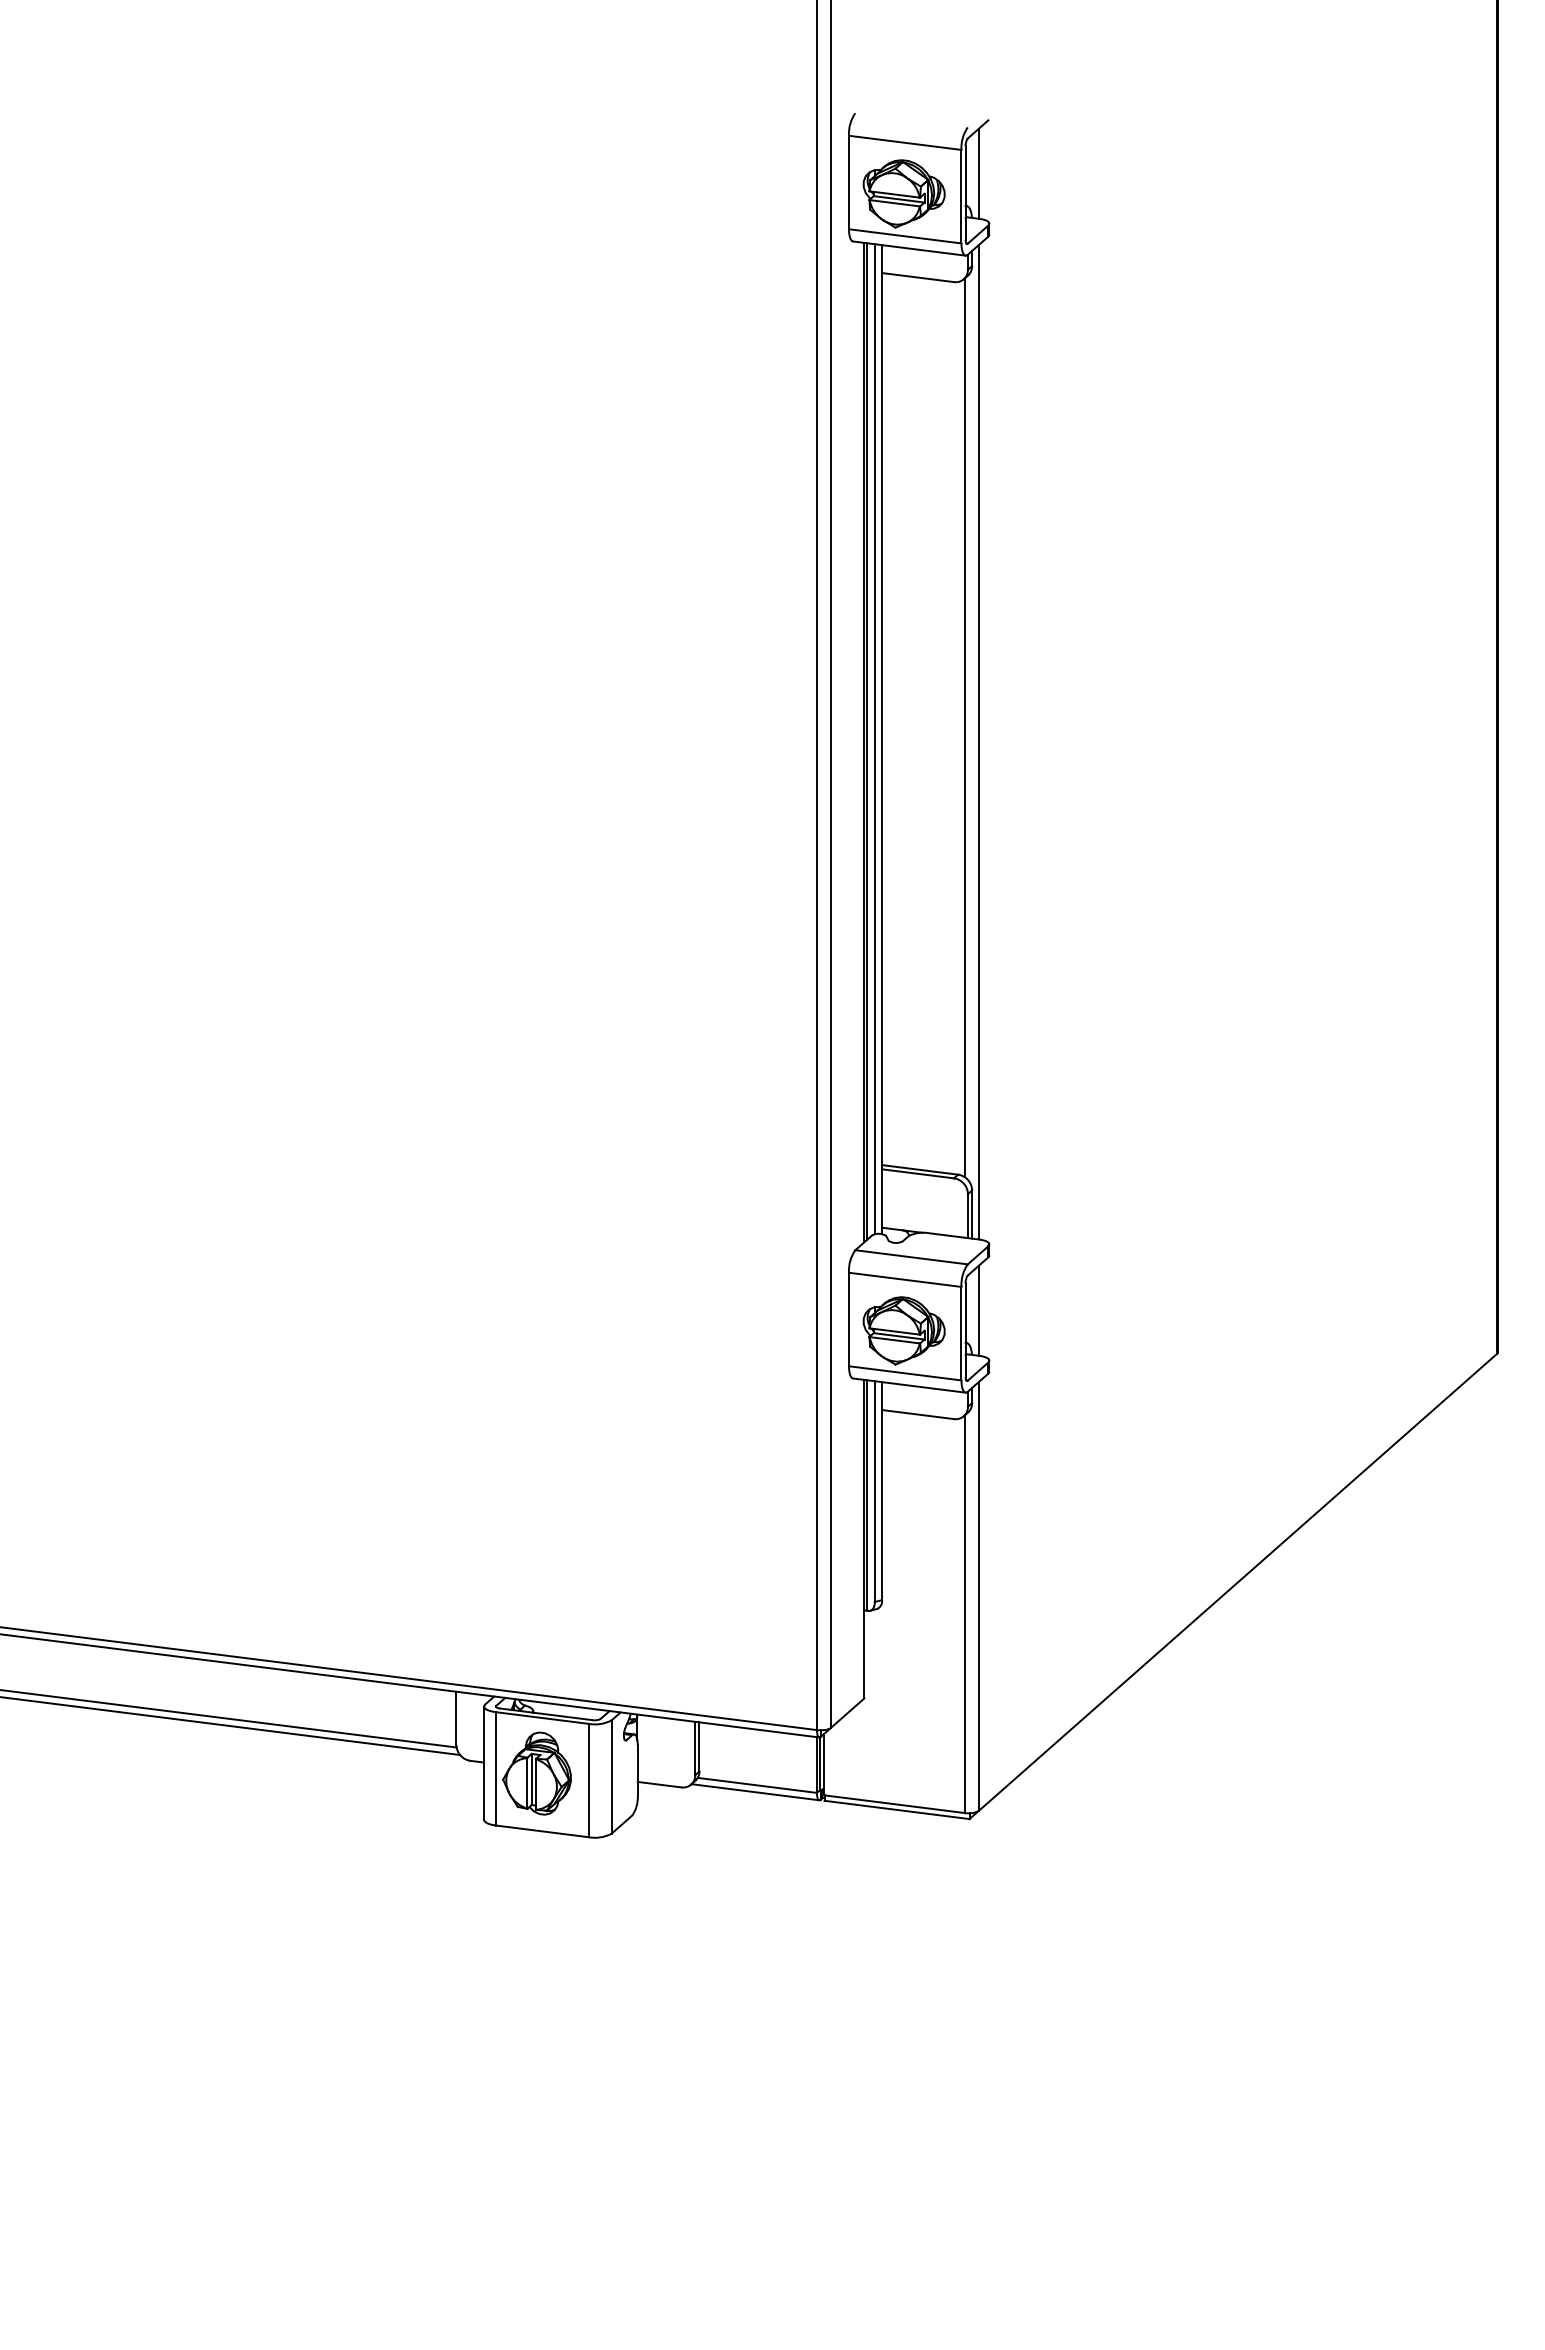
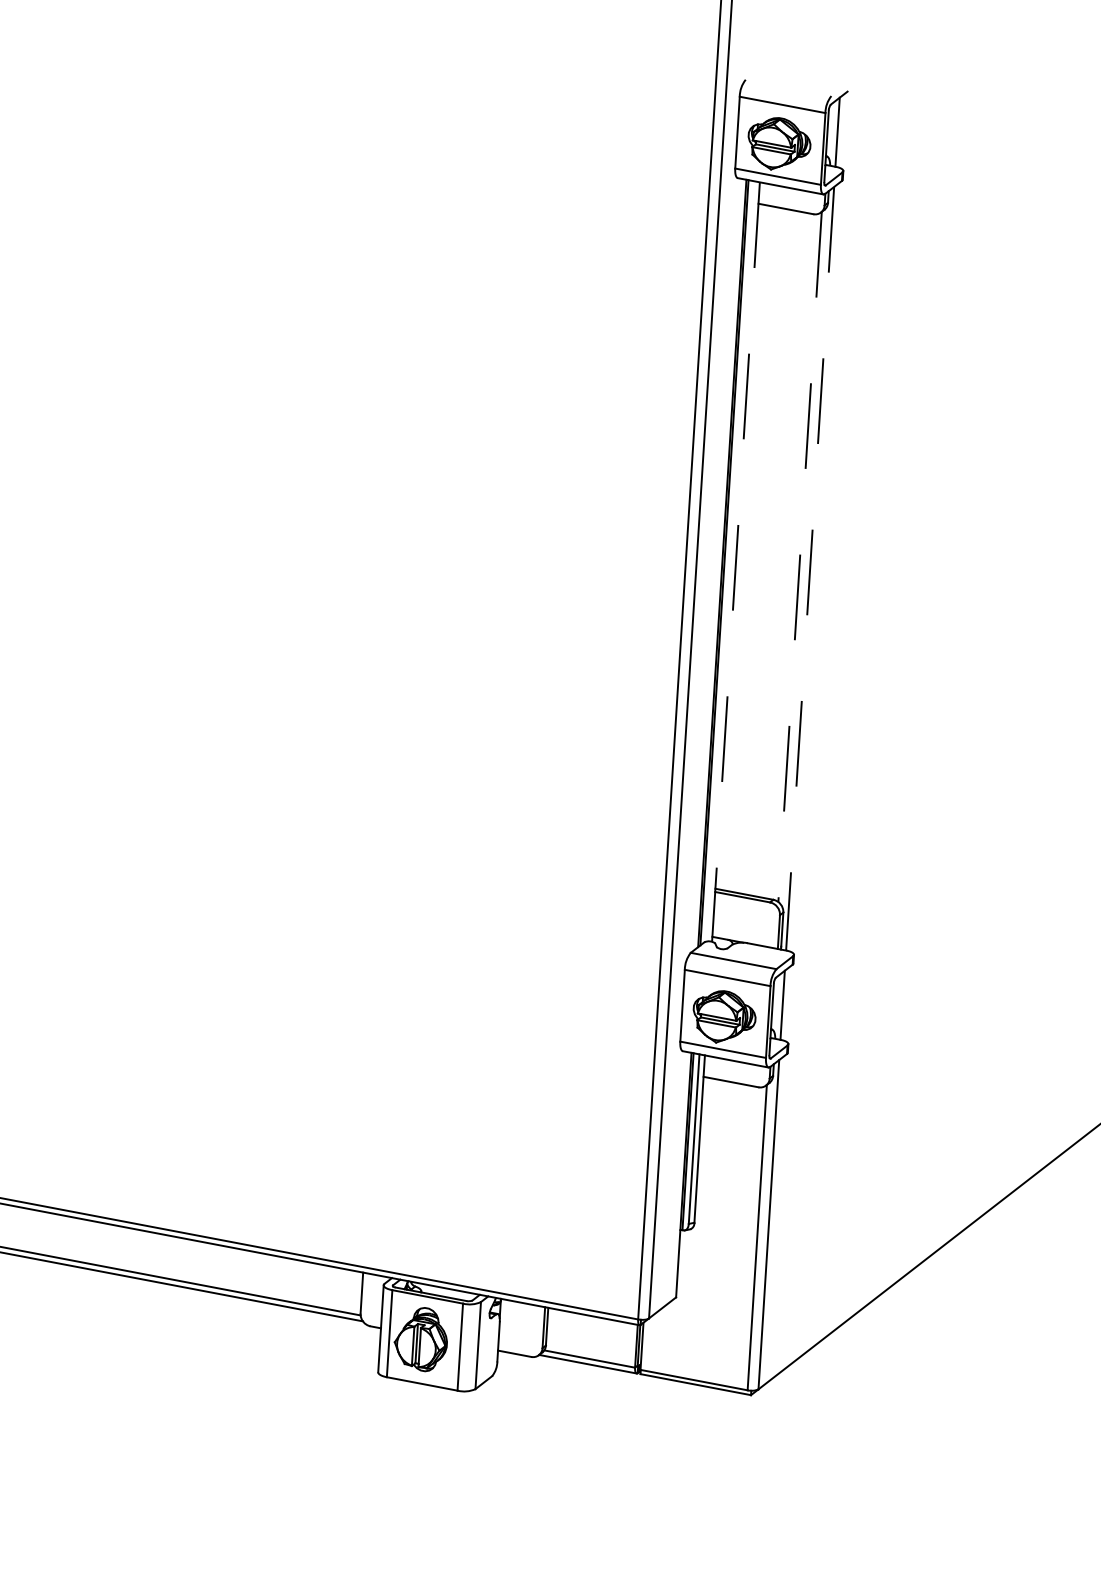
line: (964, 728) -> (799, 557), solid -> dashed
line: (874, 739) -> (730, 561), removed
line: (882, 739) -> (736, 561), solid -> dashed
line: (978, 742) -> (809, 568), solid -> dashed

